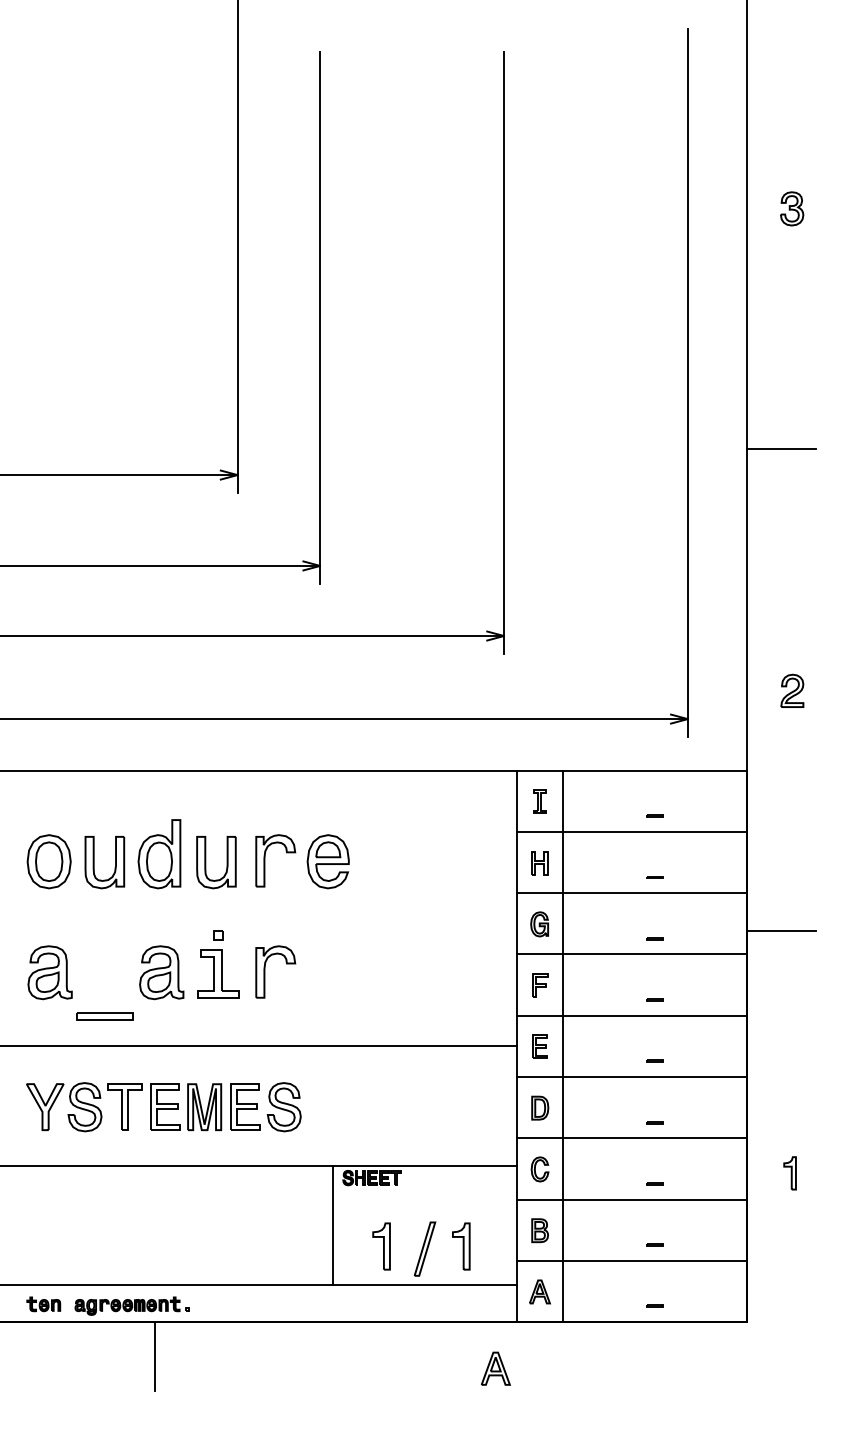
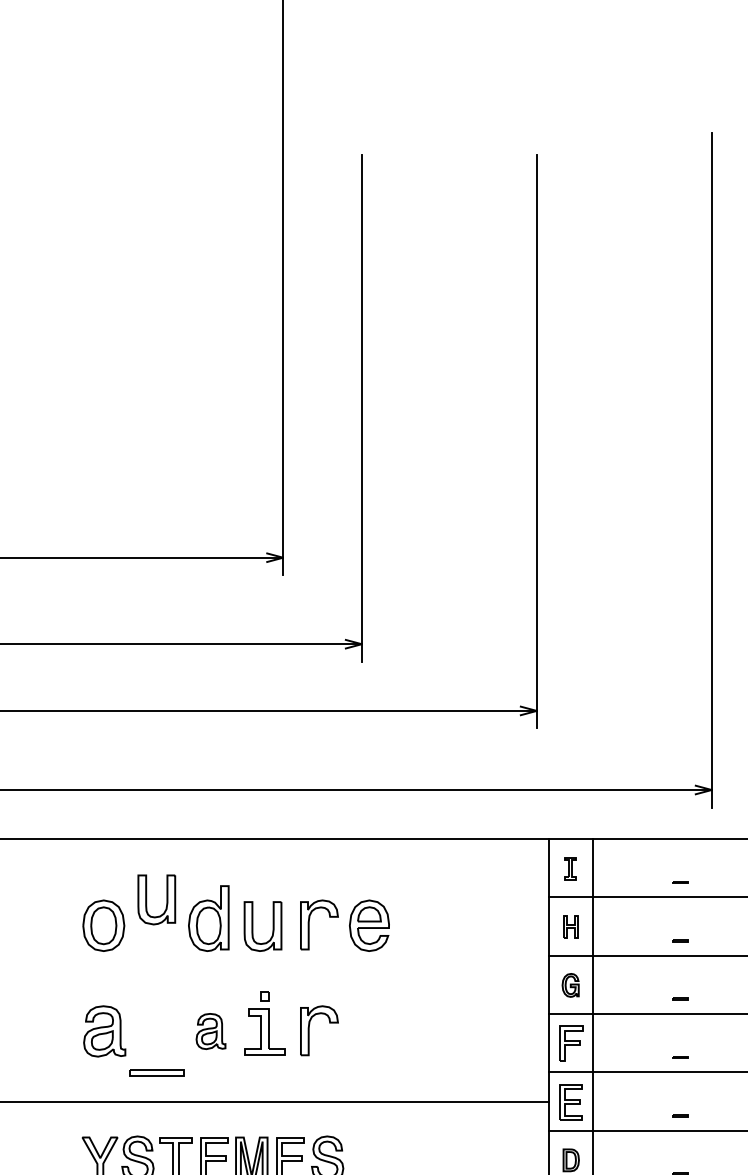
part: (94, 862) -> (146, 899), moved
part: (161, 972) -> (210, 1031), size x0.7
part: (540, 985) -> (571, 1043), size x1.6
part: (539, 1046) -> (570, 1101), size x1.6

